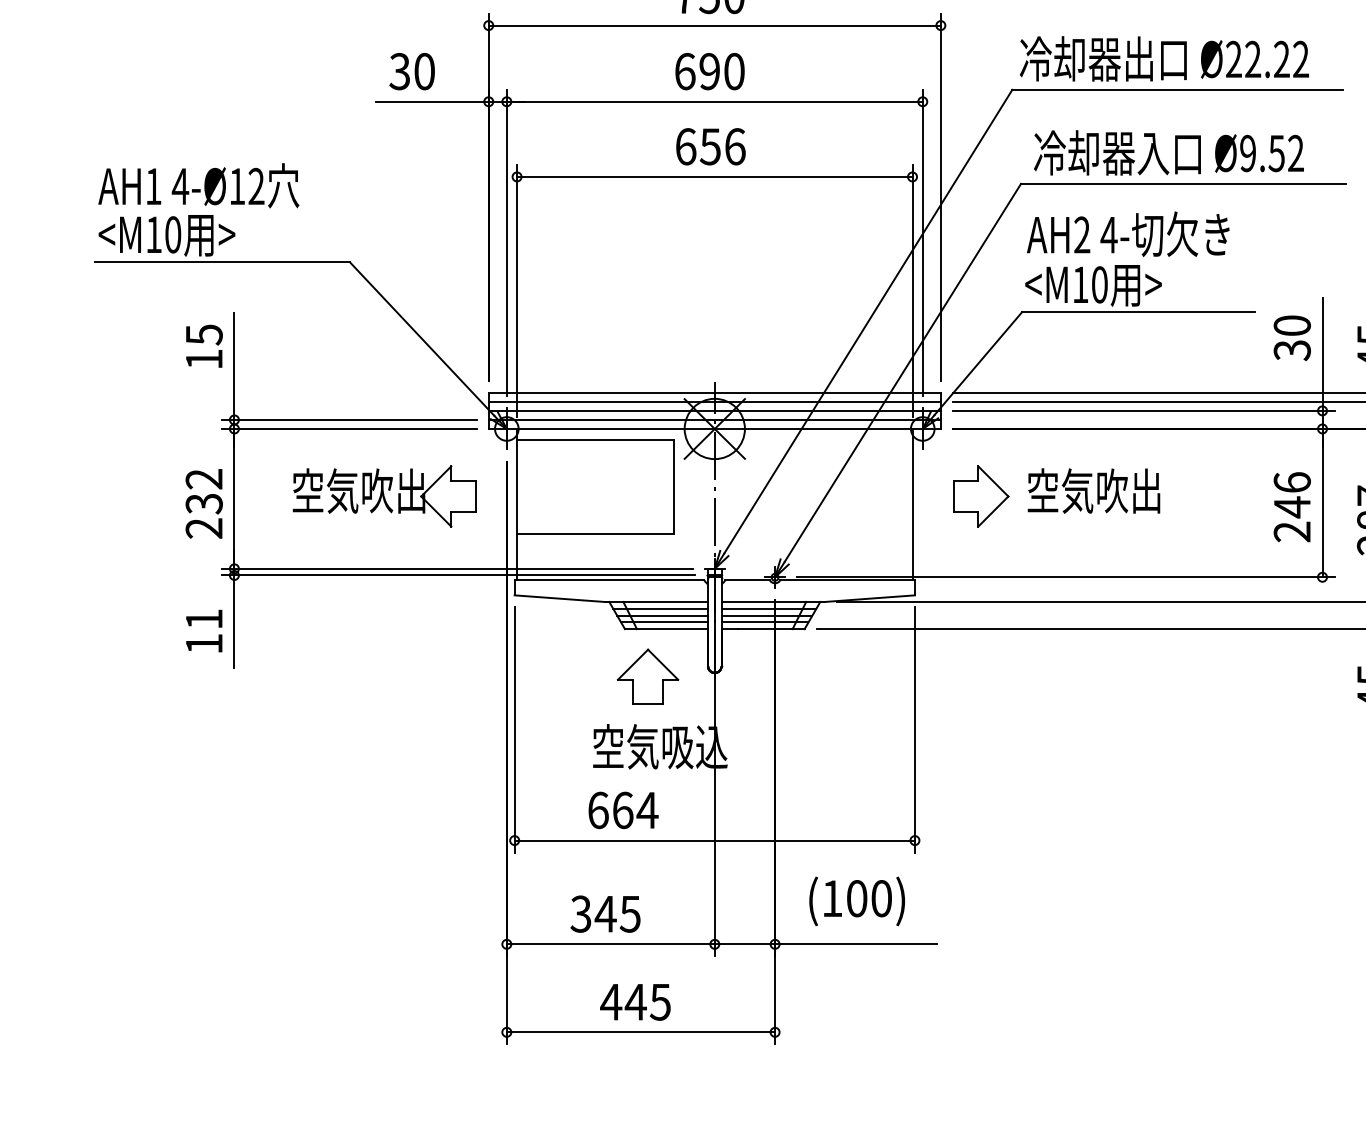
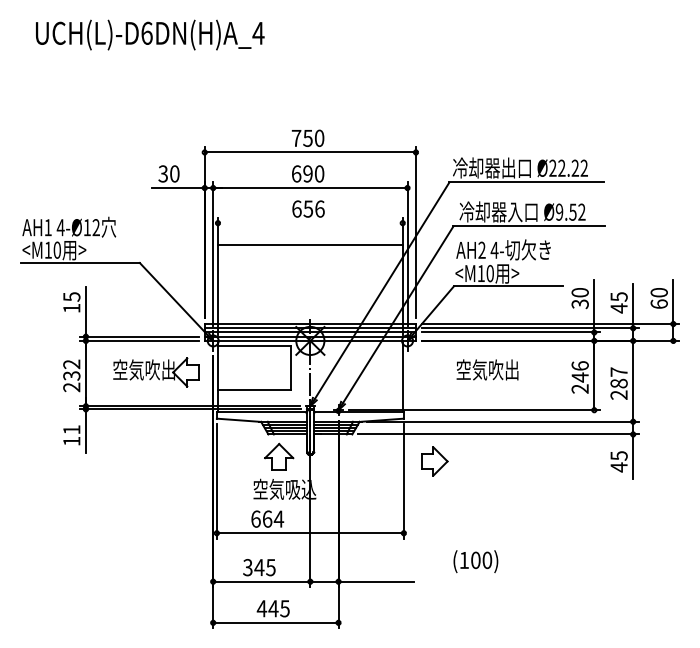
line: (715, 177) -> (310, 245), moved
part: (980, 496) -> (434, 461), moved
text: (856, 901) -> (475, 561), moved

